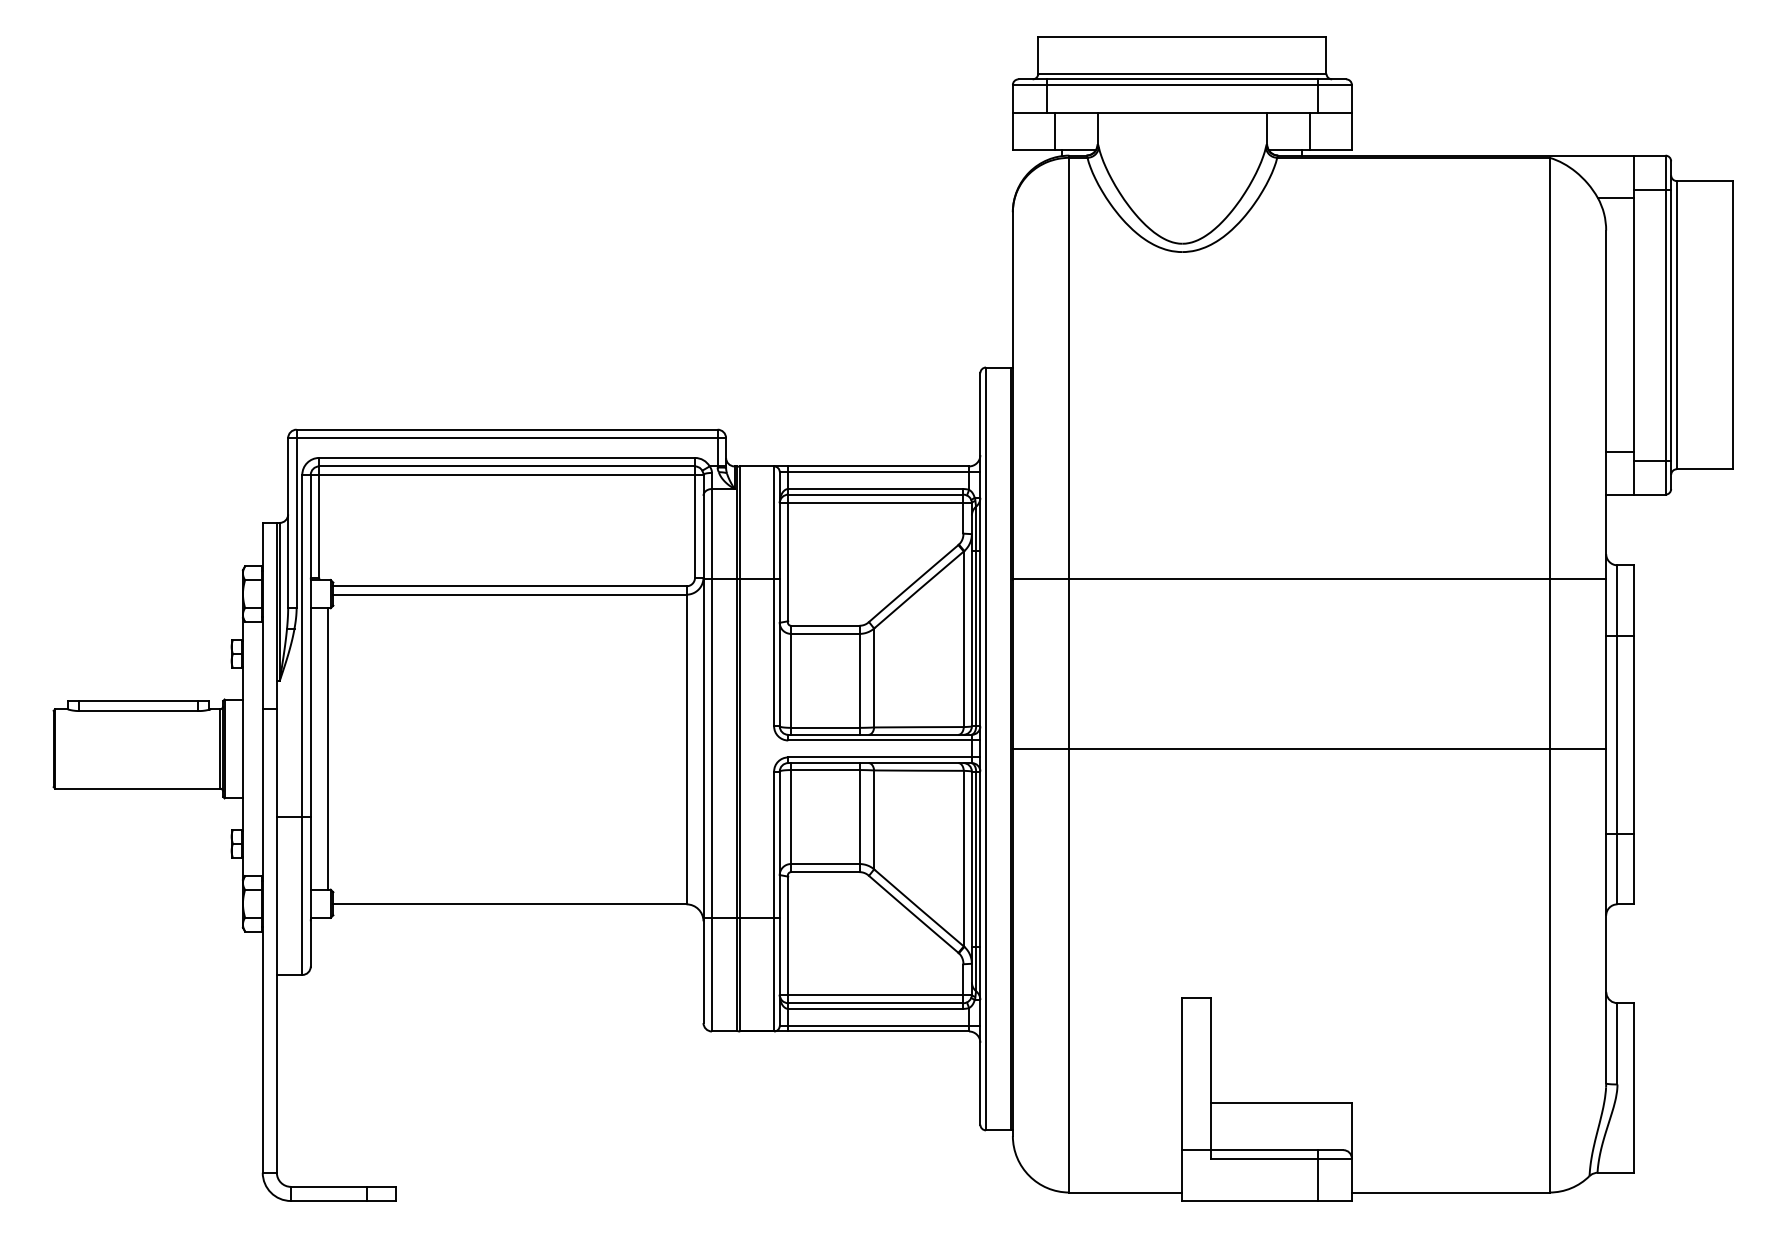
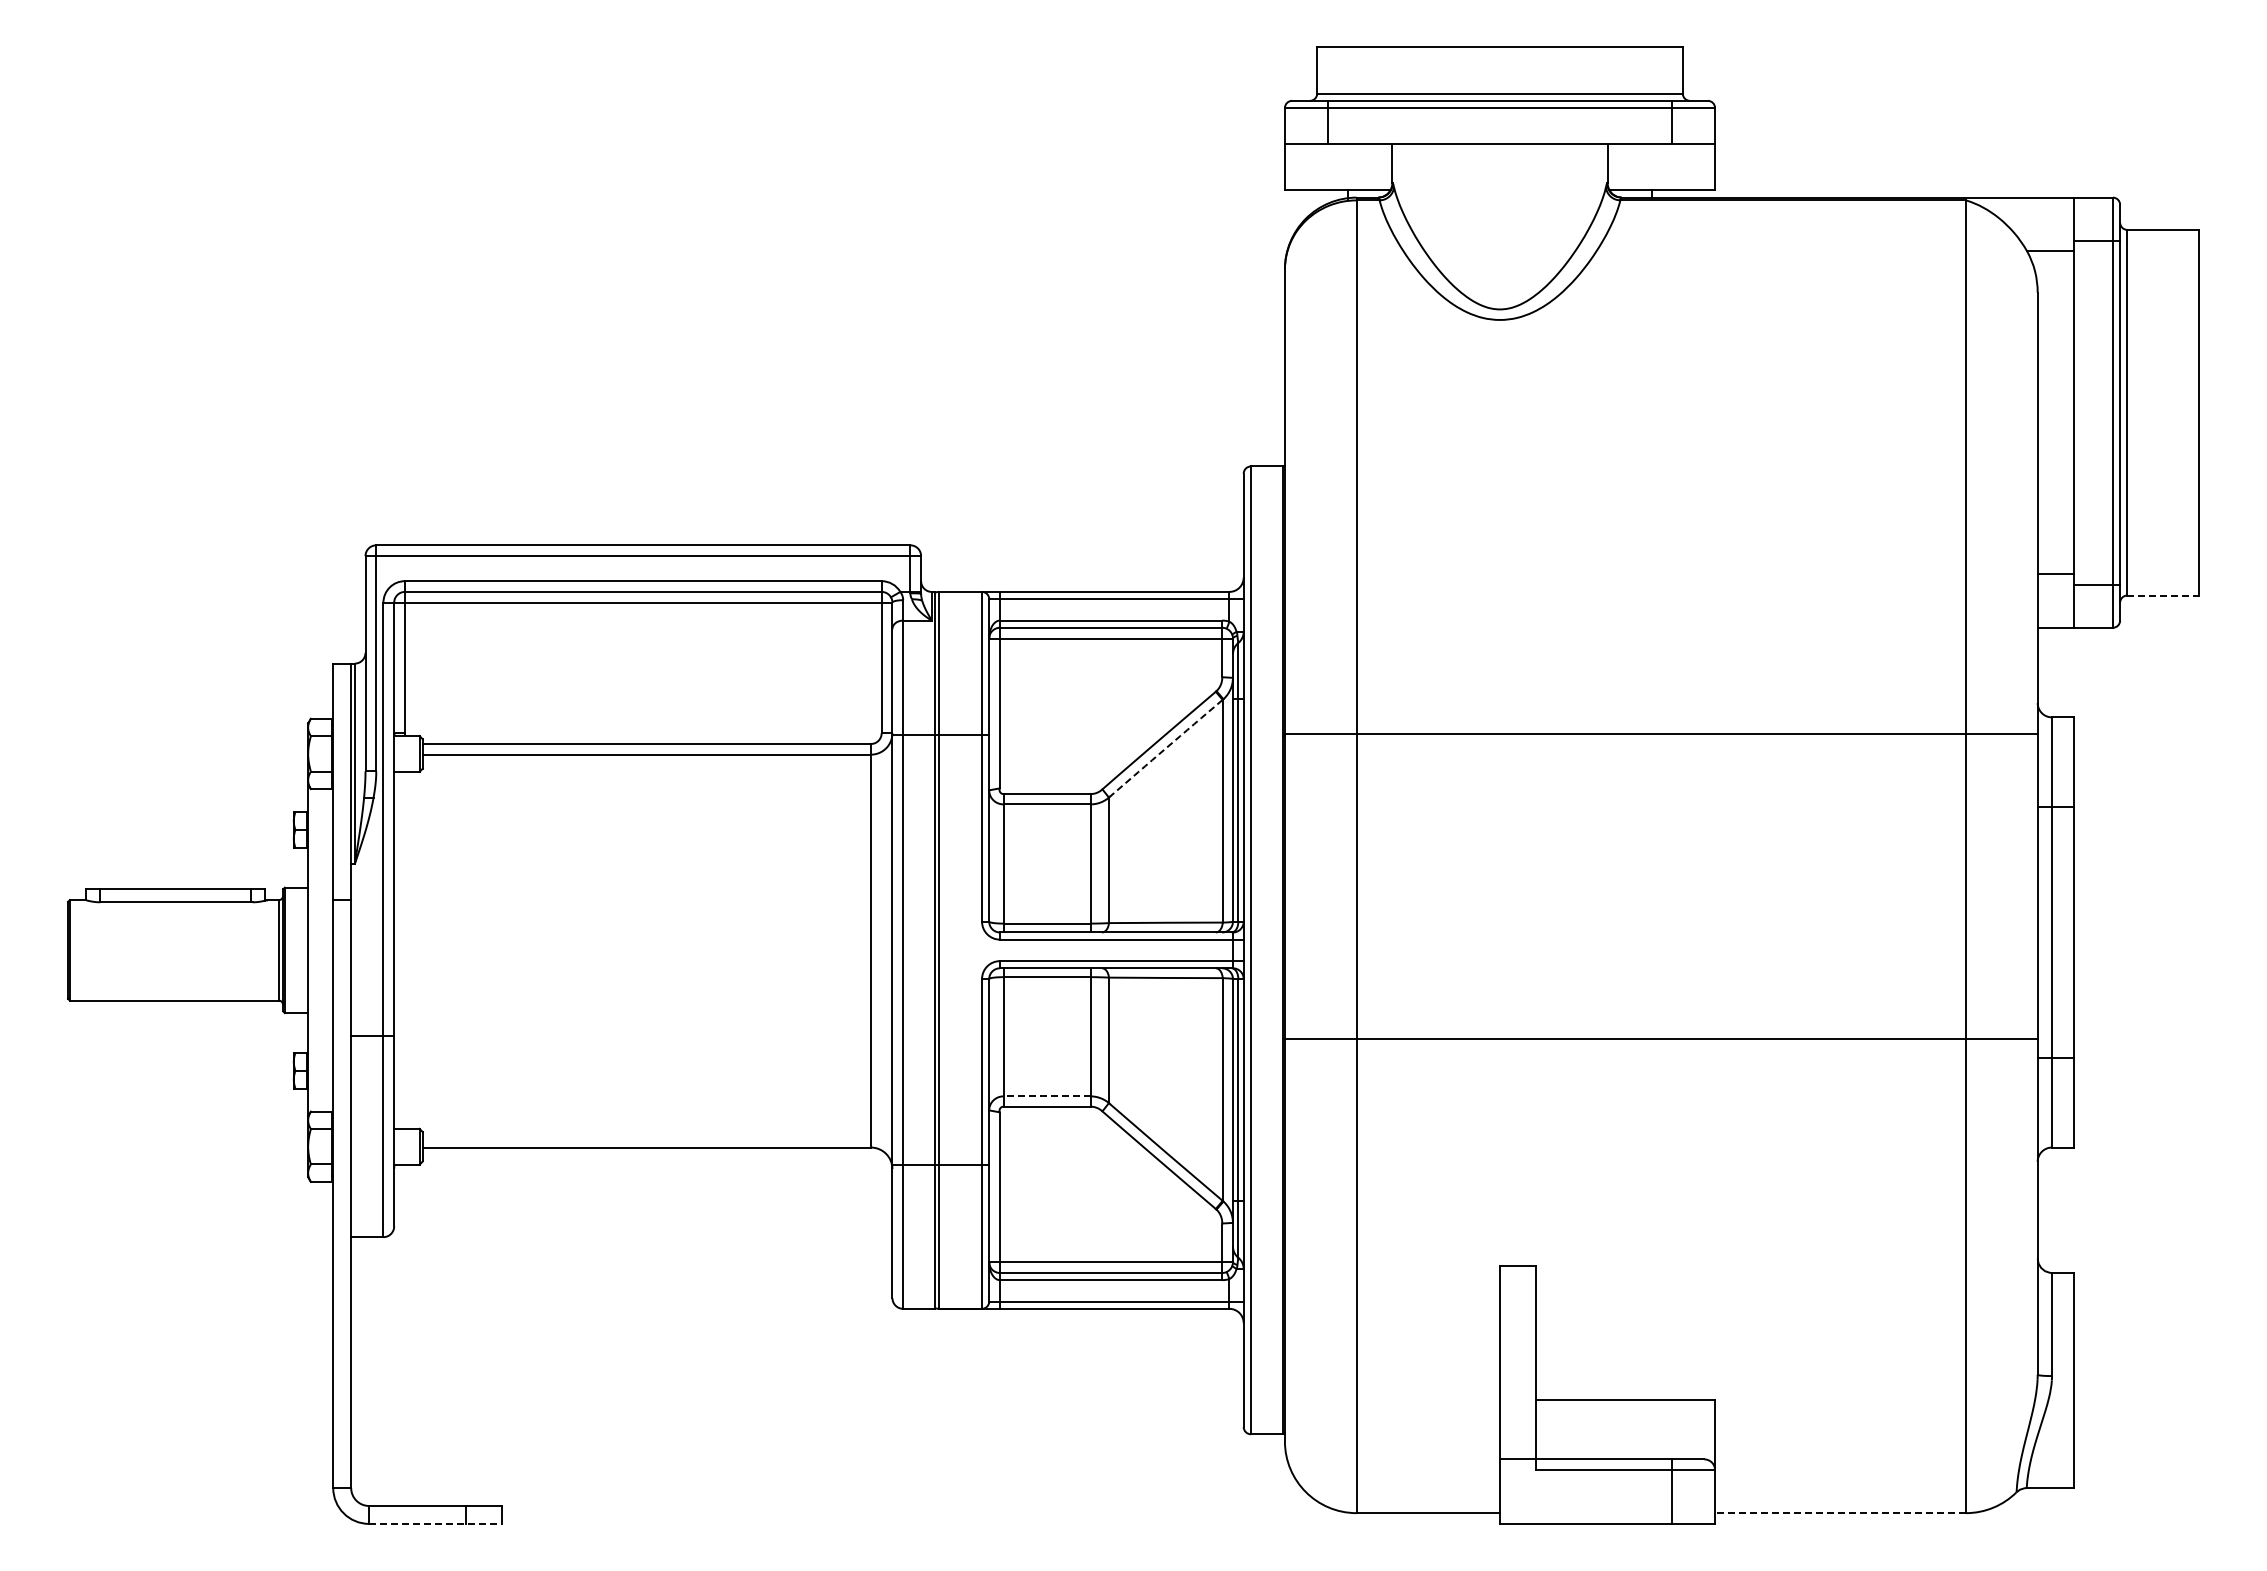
line: (1055, 131) -> (1338, 166), removed
line: (1309, 131) -> (1661, 166), removed
line: (1705, 469) -> (2163, 595), solid -> dashed
arc: (919, 589) -> (1166, 748), solid -> dashed
line: (327, 748) -> (415, 949), removed
line: (1308, 749) -> (1660, 1039), moved
line: (824, 864) -> (1046, 1096), solid -> dashed
line: (1450, 1192) -> (1840, 1513), solid -> dashed
line: (343, 1200) -> (435, 1523), solid -> dashed

